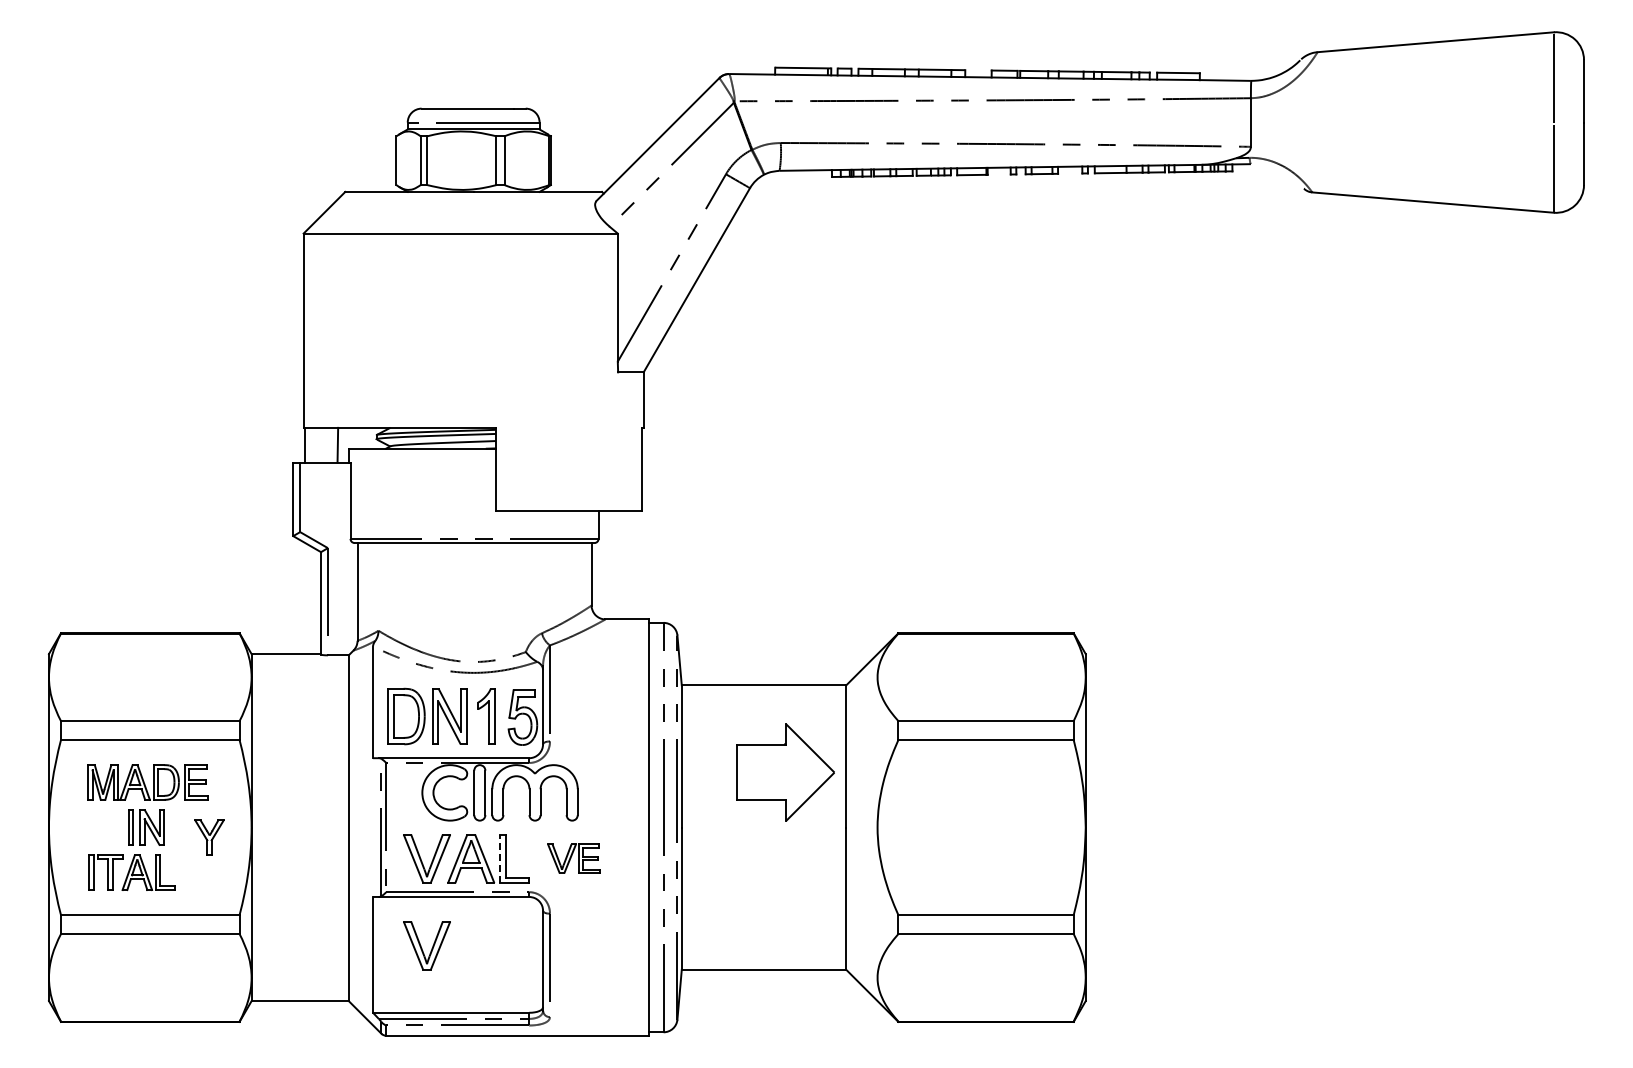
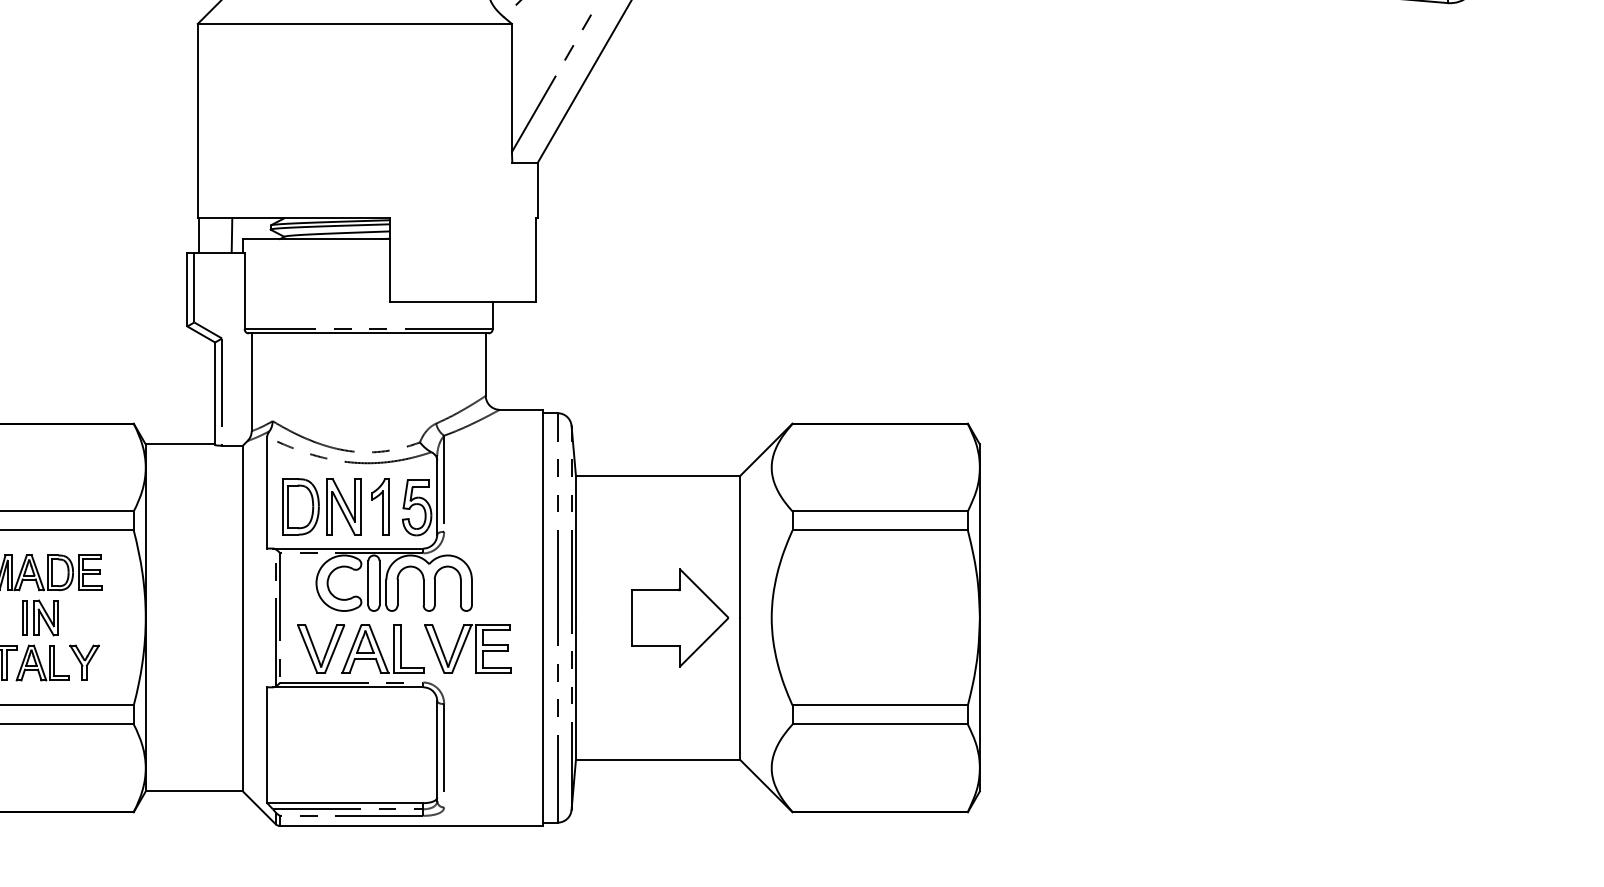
part: (785, 772) -> (679, 617), moved
part: (209, 837) -> (84, 662), moved
line: (499, 858) -> (393, 648), dashed -> solid
part: (573, 858) -> (467, 648), size x1.67
part: (426, 945) -> (320, 735), removed

